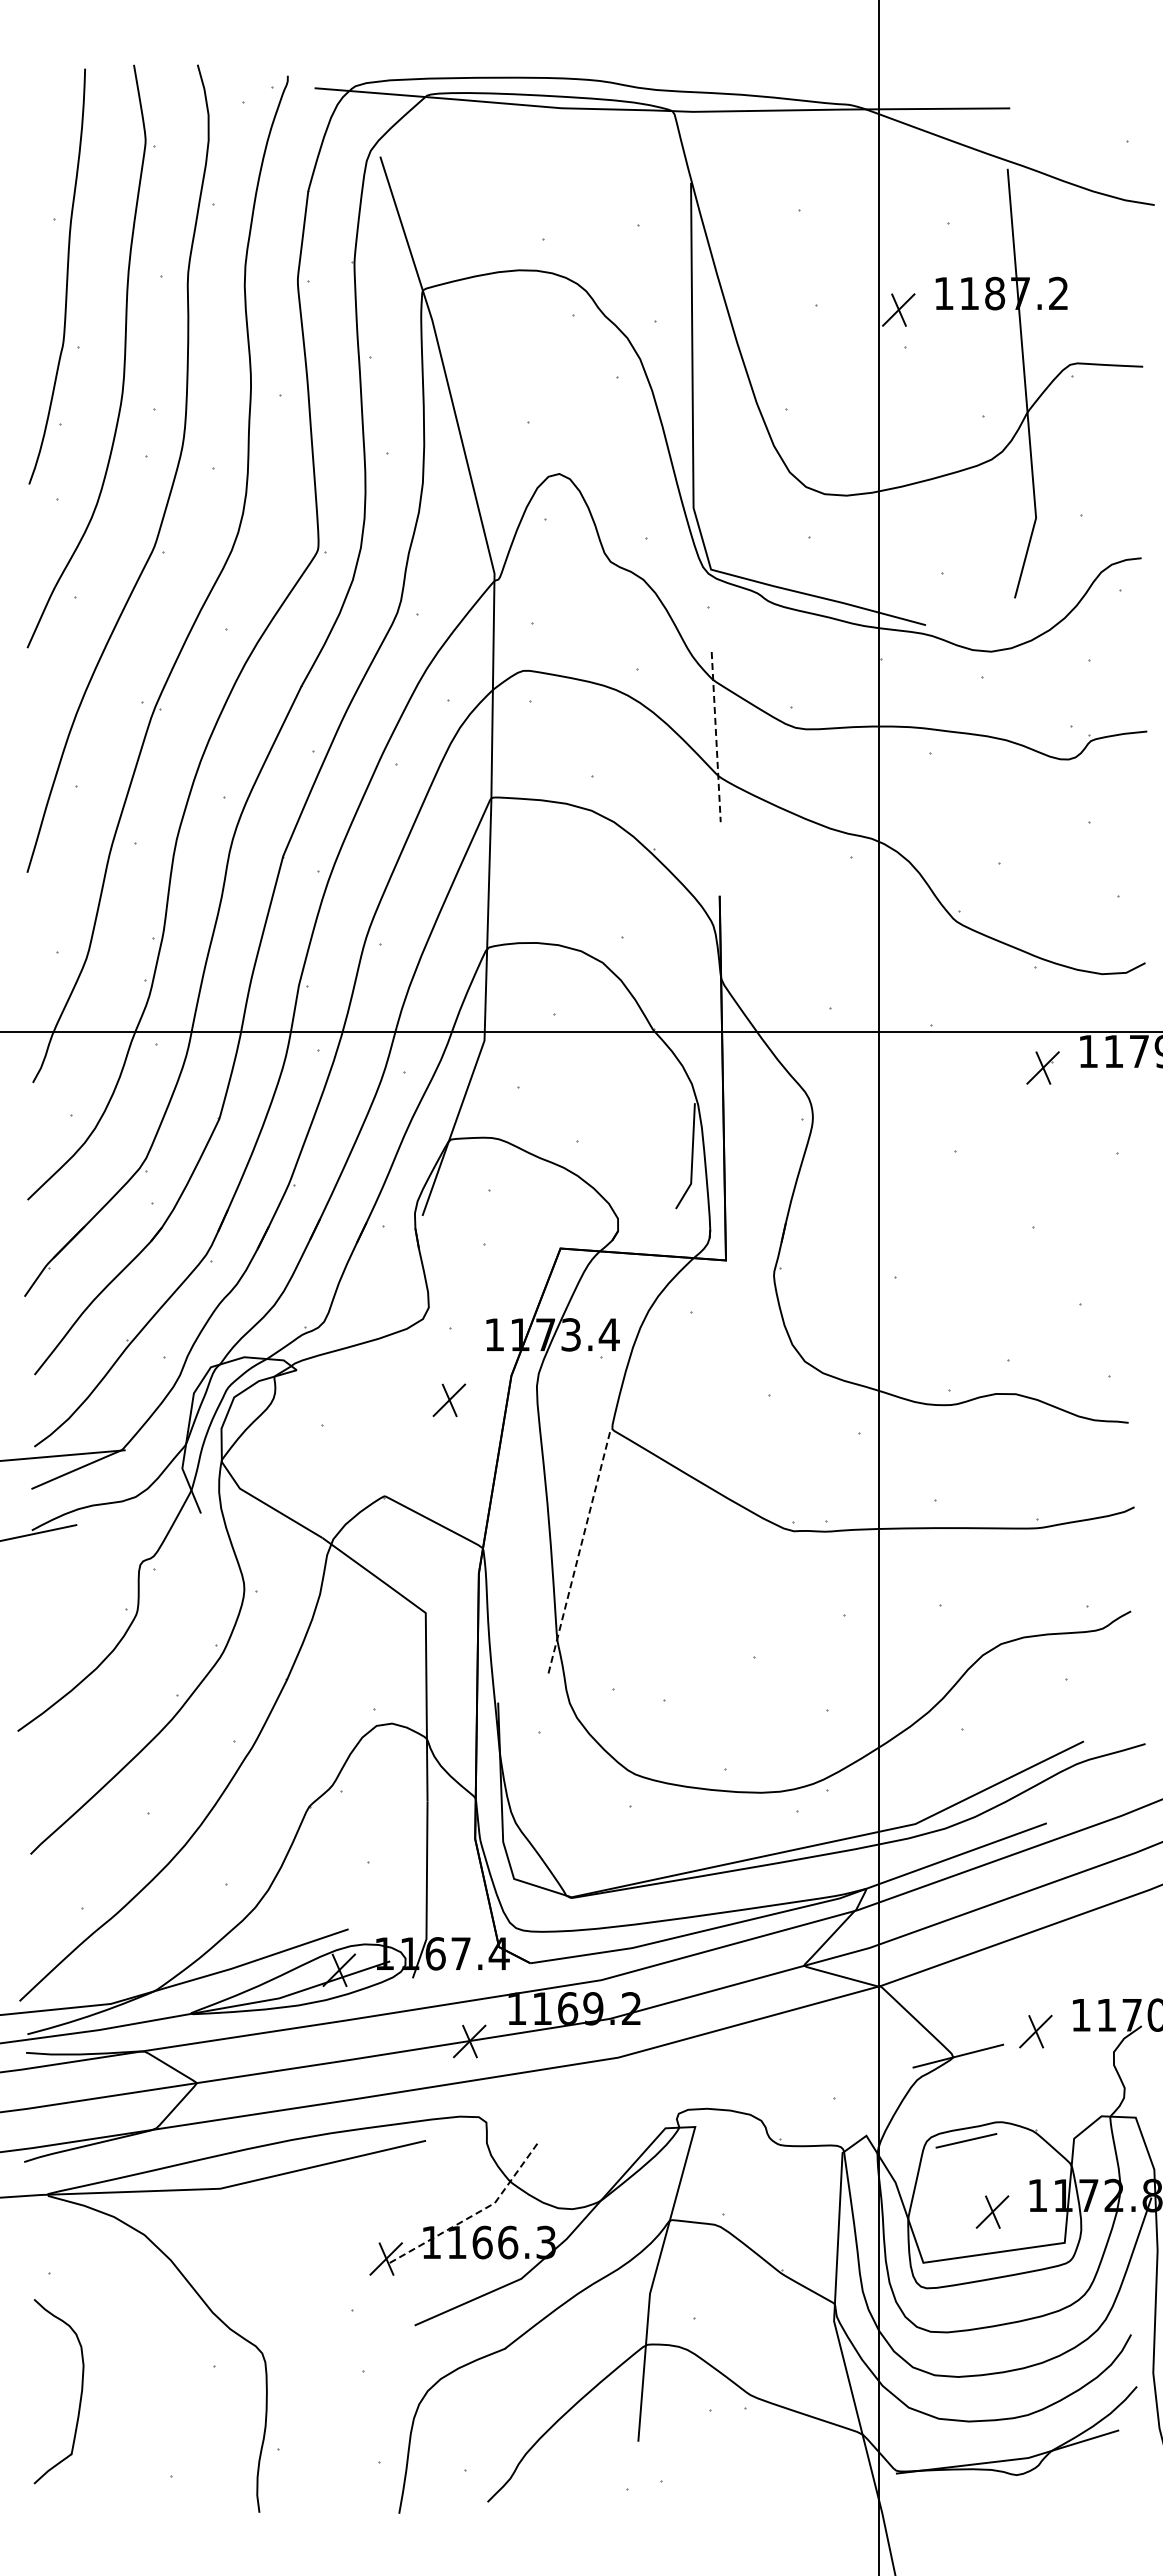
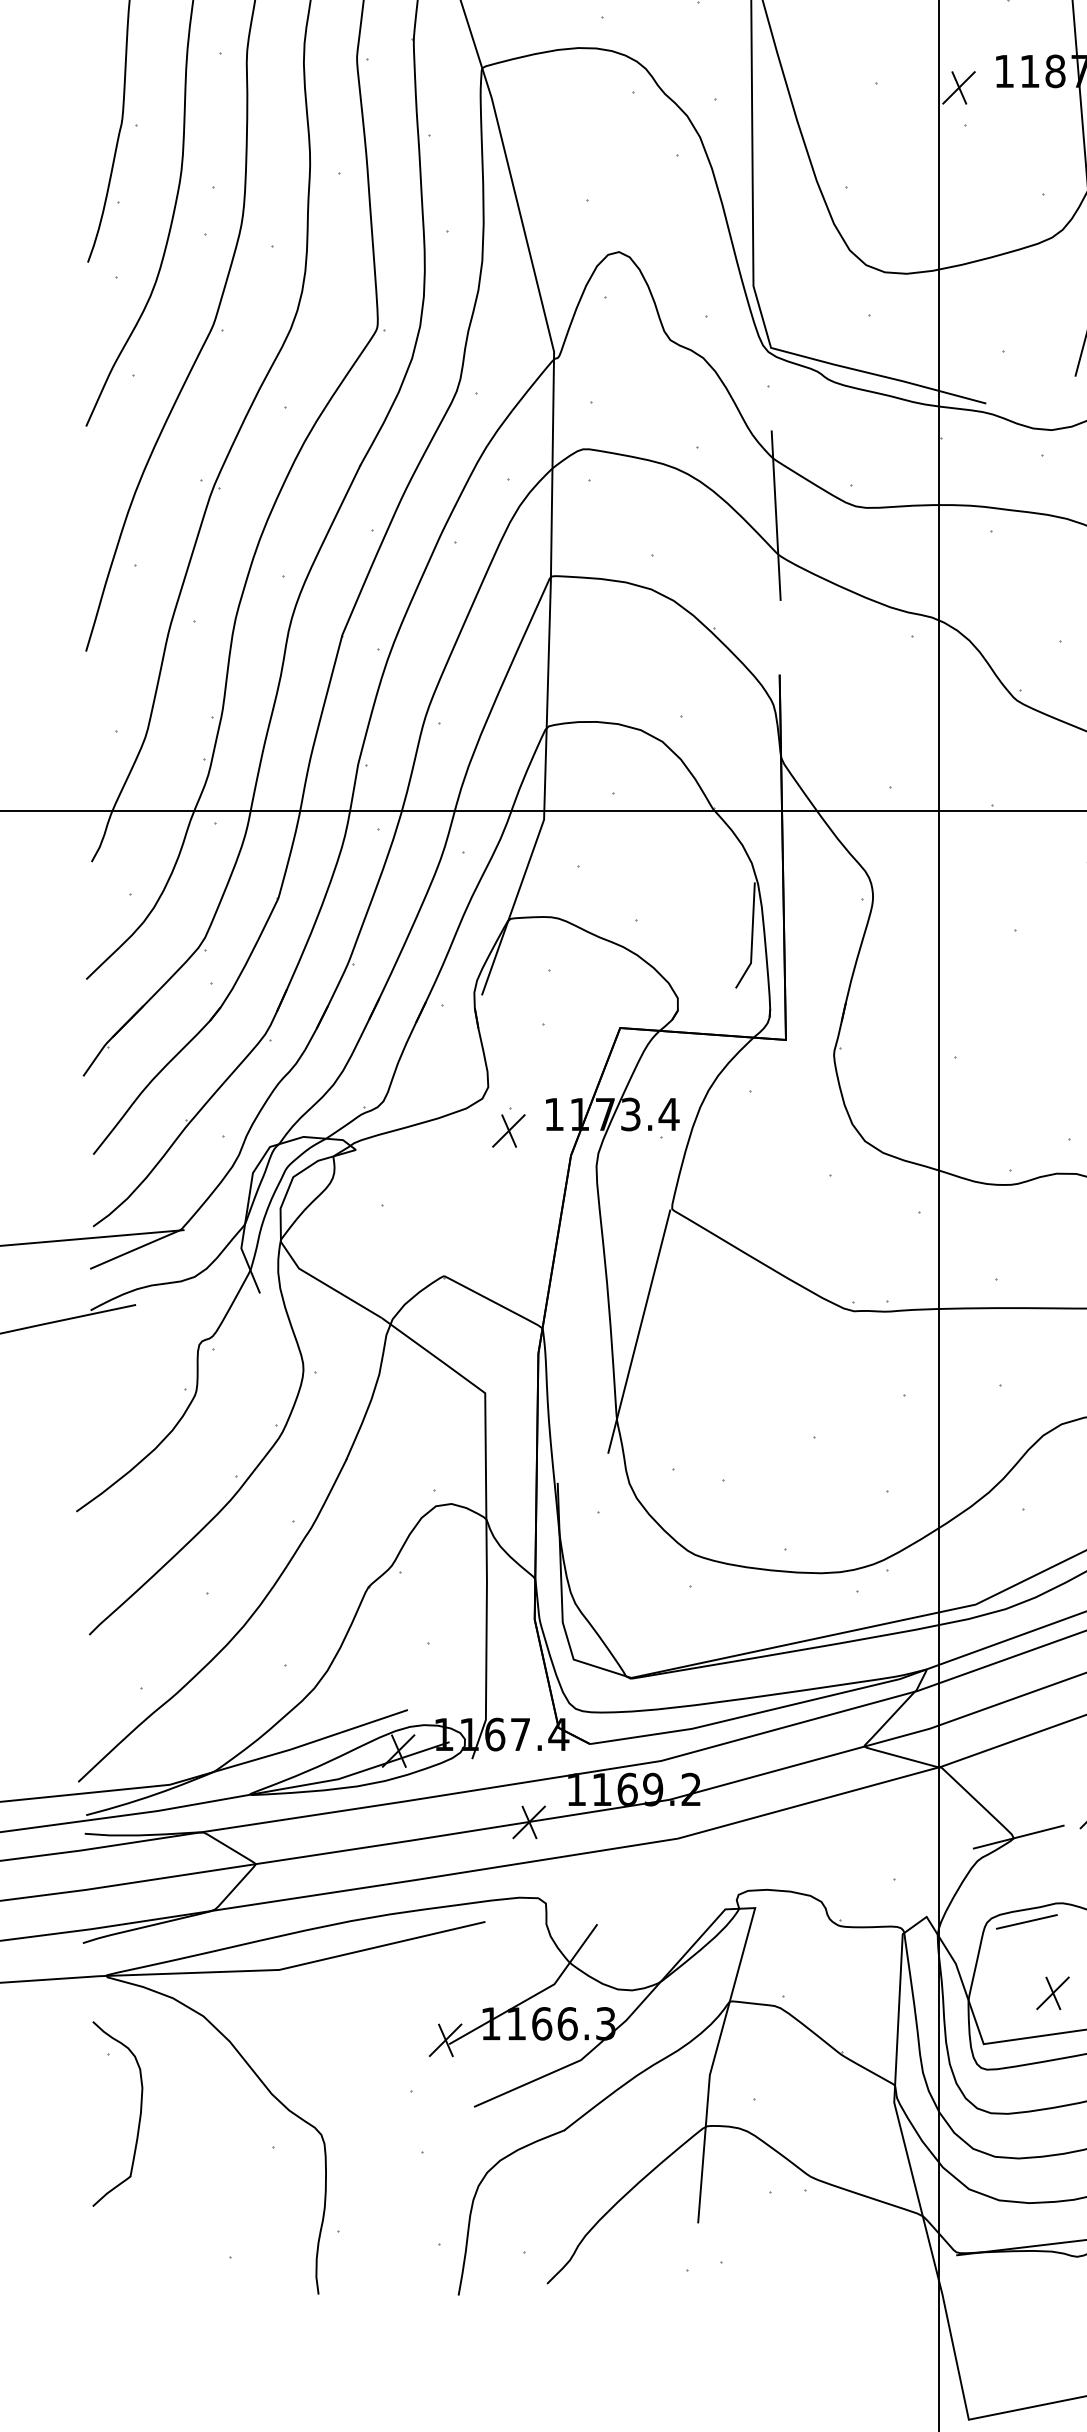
line: (716, 737) -> (776, 516), dashed -> solid
part: (449, 1400) -> (508, 1131), moved
line: (579, 1551) -> (639, 1331), dashed -> solid
line: (475, 2214) -> (535, 1995), dashed -> solid
part: (80, 2393) -> (139, 2115), moved

